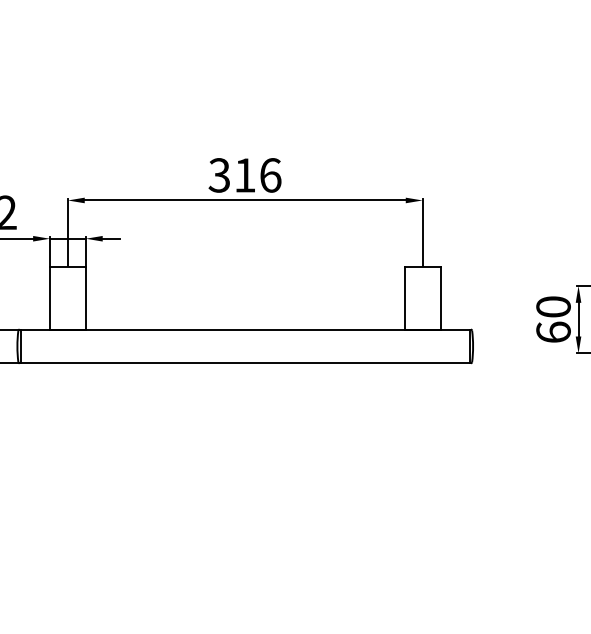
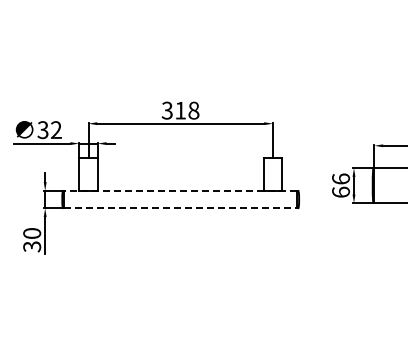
text: (269, 175) -> (193, 110), 316 -> 318
text: (552, 305) -> (340, 178), 60 -> 66
line: (244, 328) -> (180, 190), solid -> dashed
line: (244, 363) -> (180, 208), solid -> dashed

